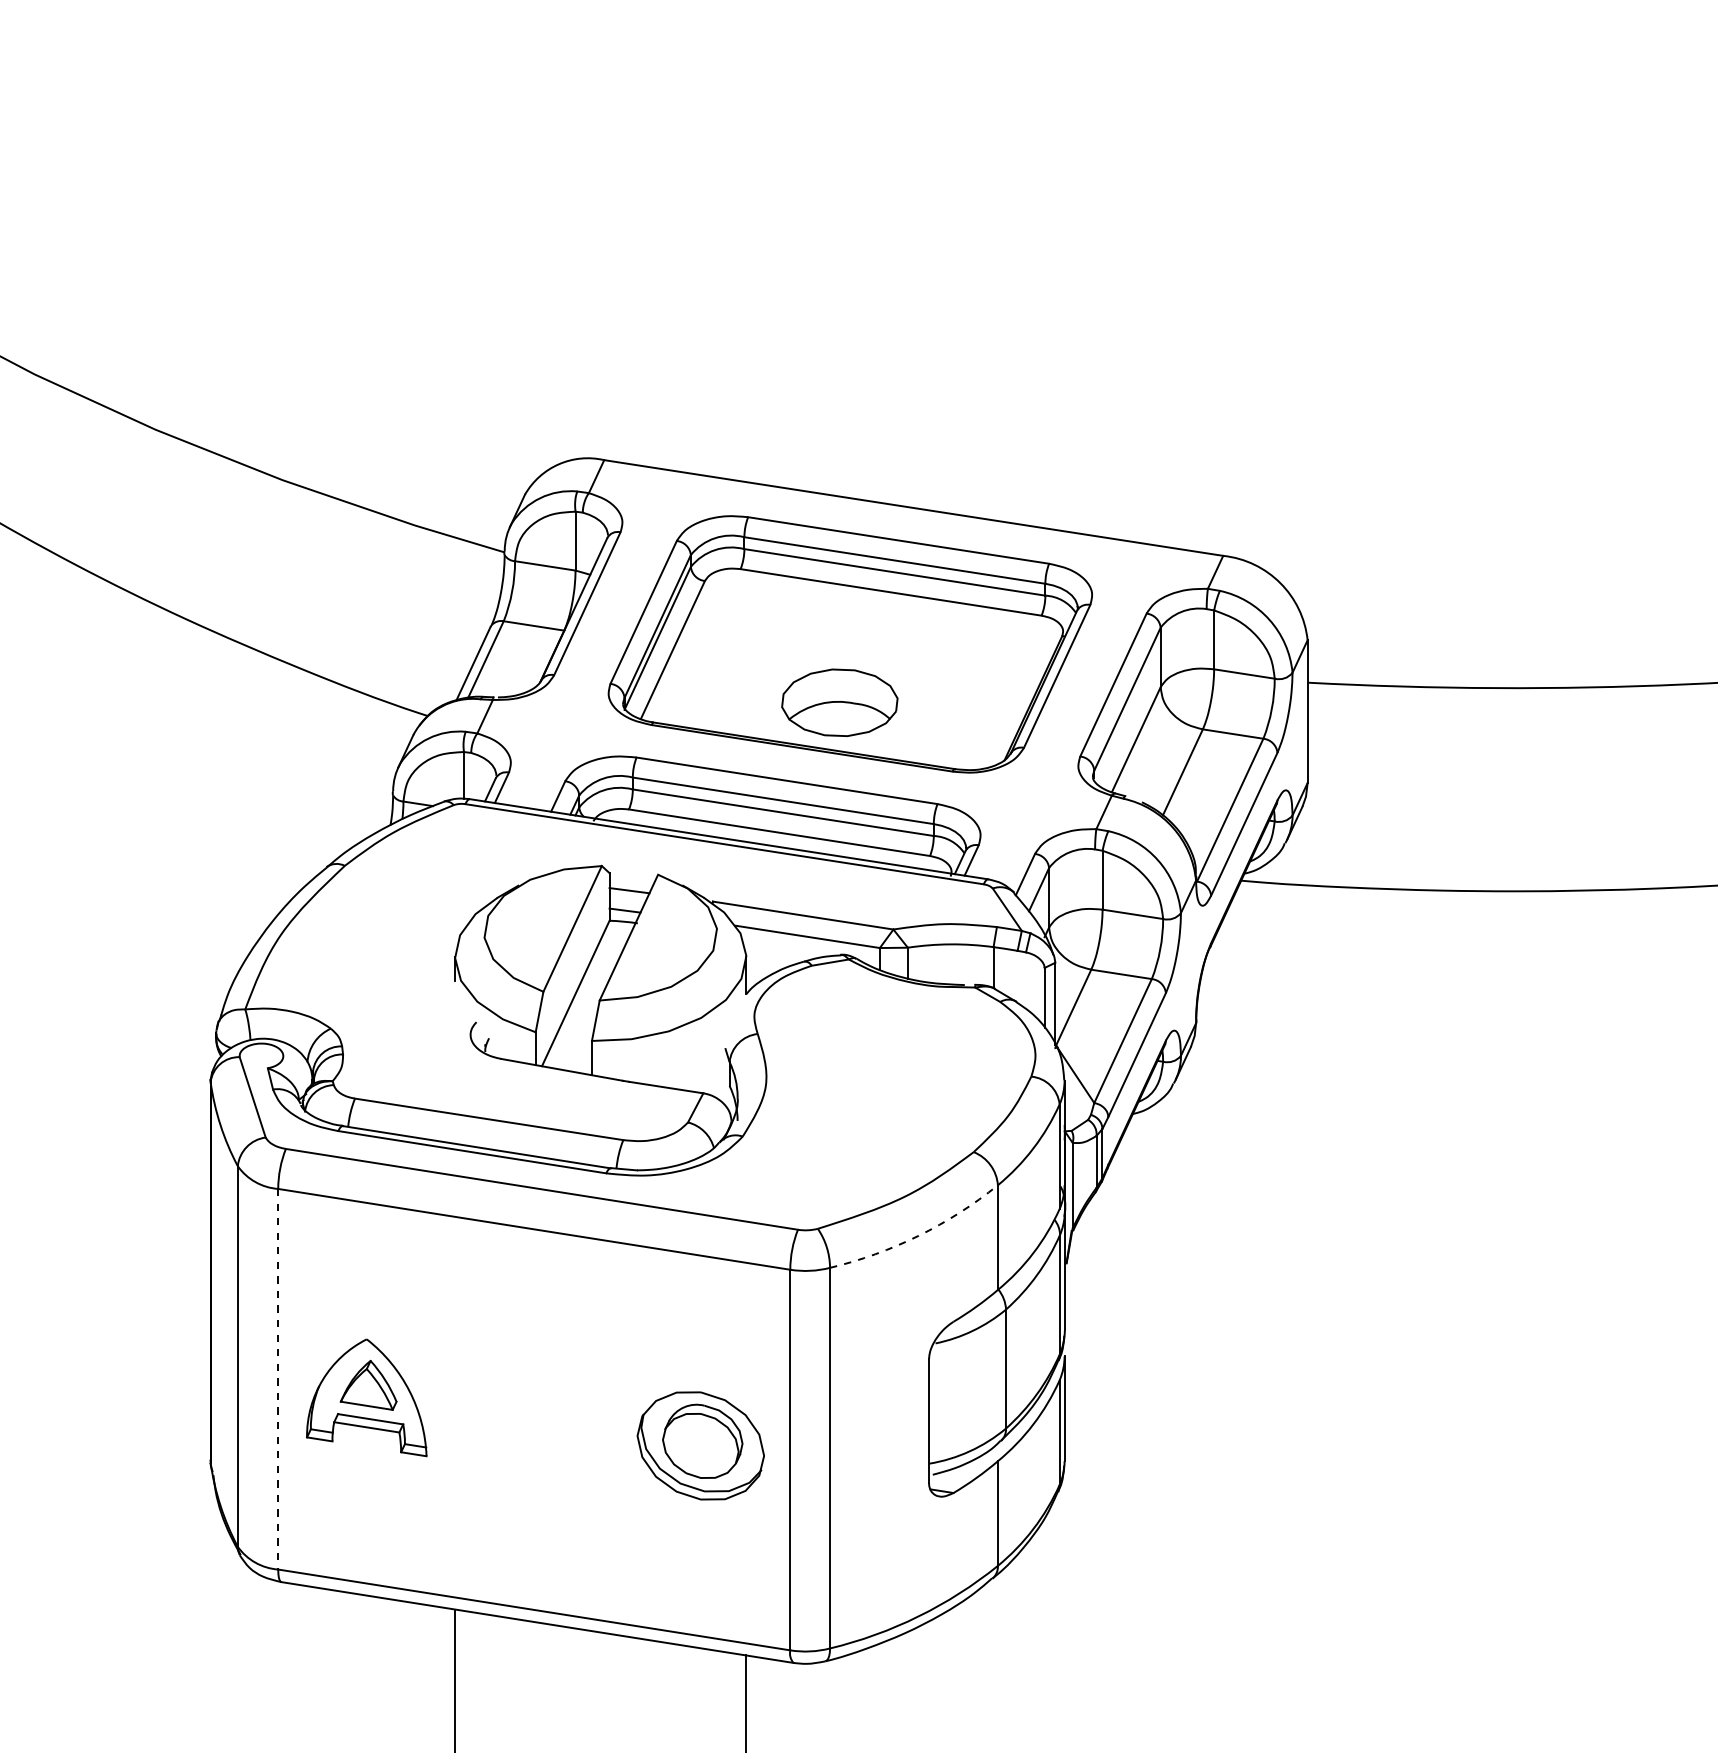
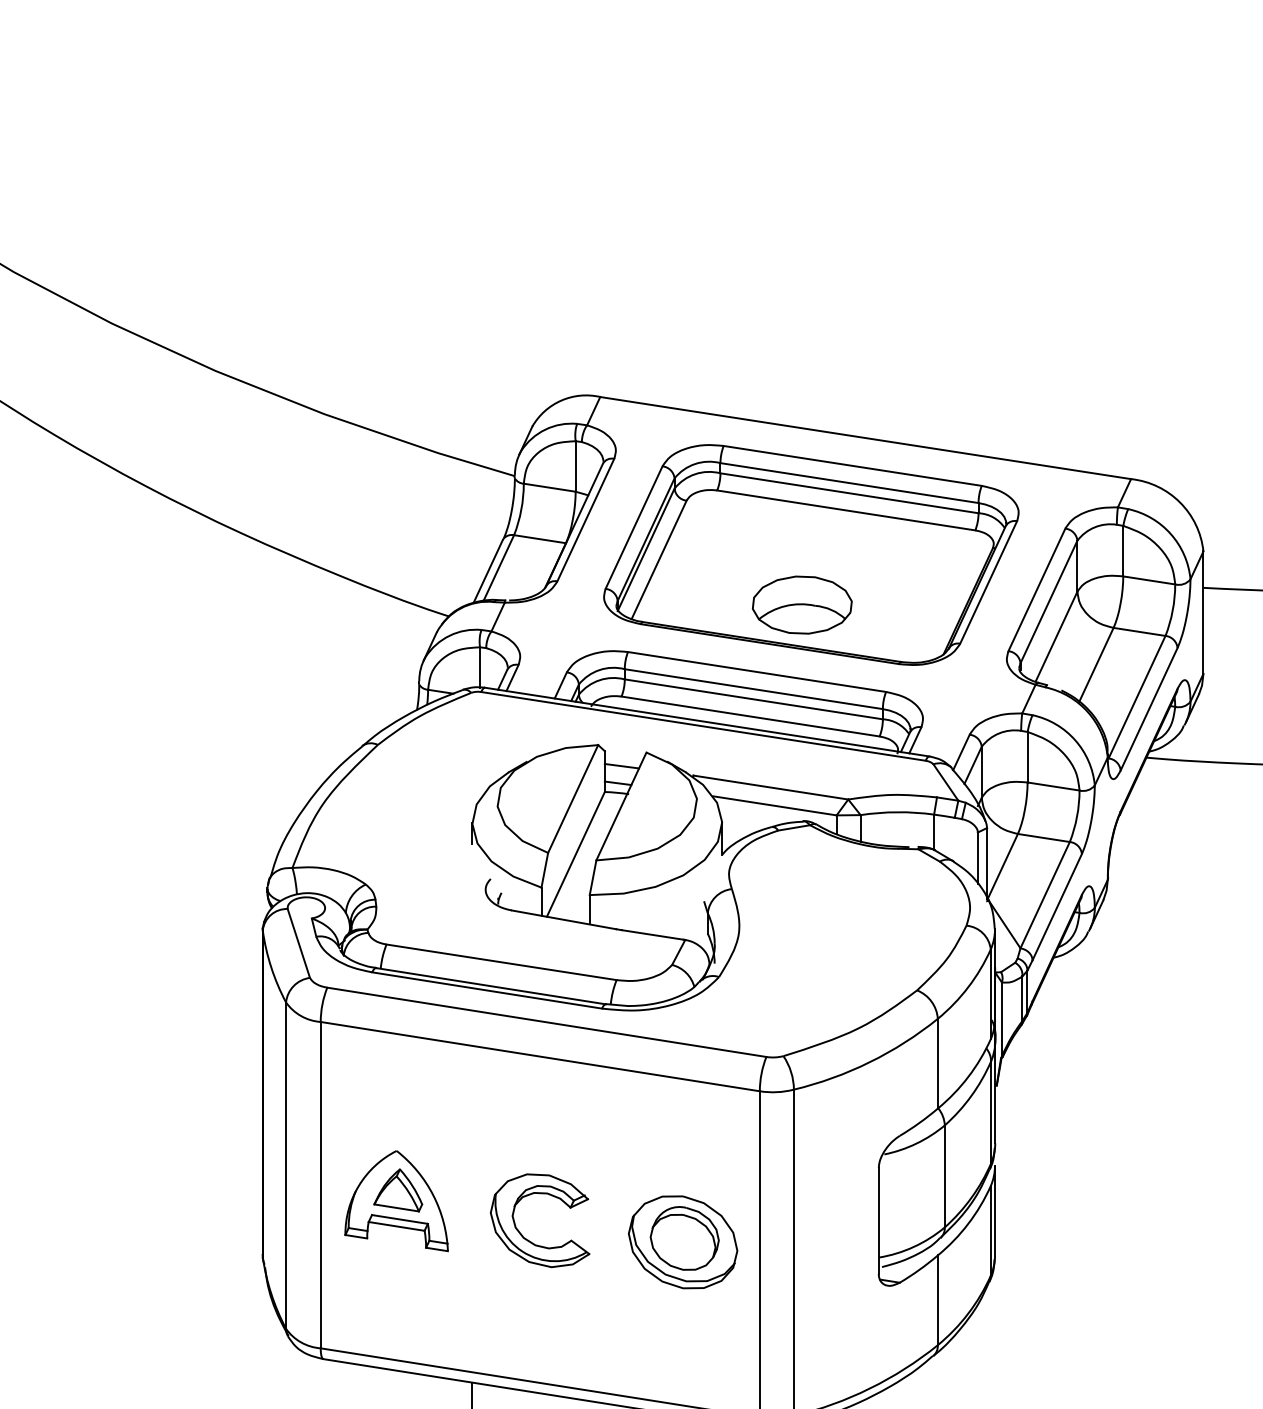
arc: (918, 1235) -> (869, 1061), dashed -> solid
line: (278, 1379) -> (320, 1185), dashed -> solid
part: (512, 1435) -> (521, 1233), added

